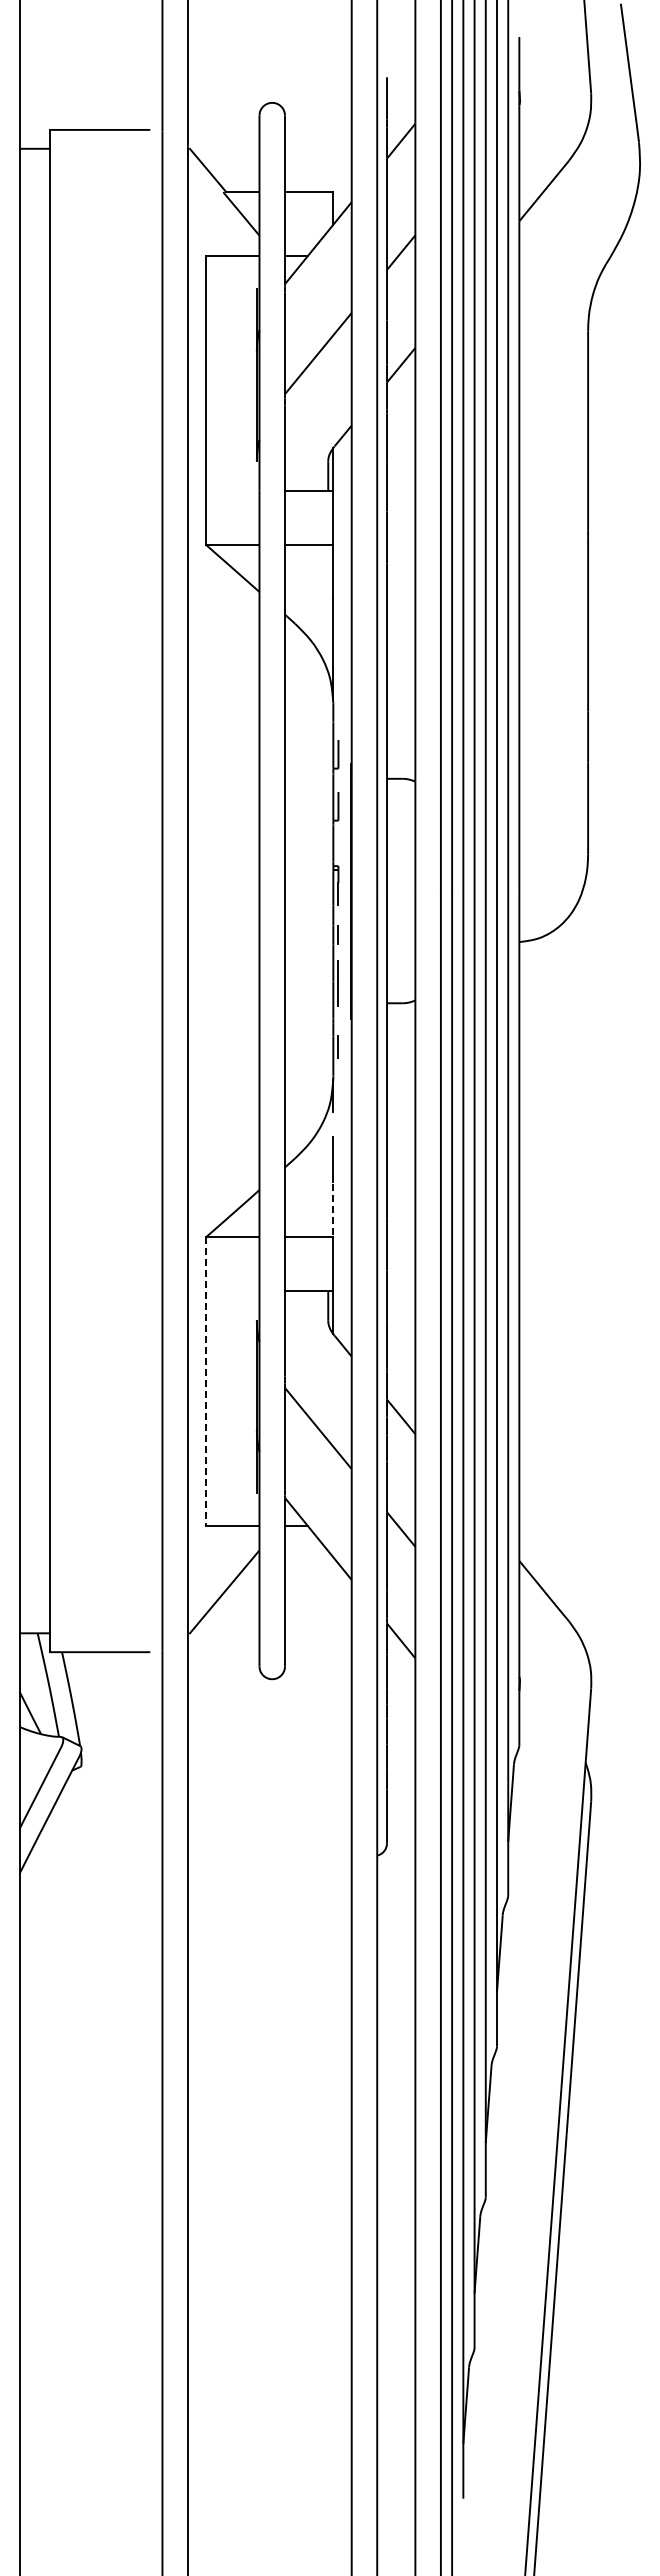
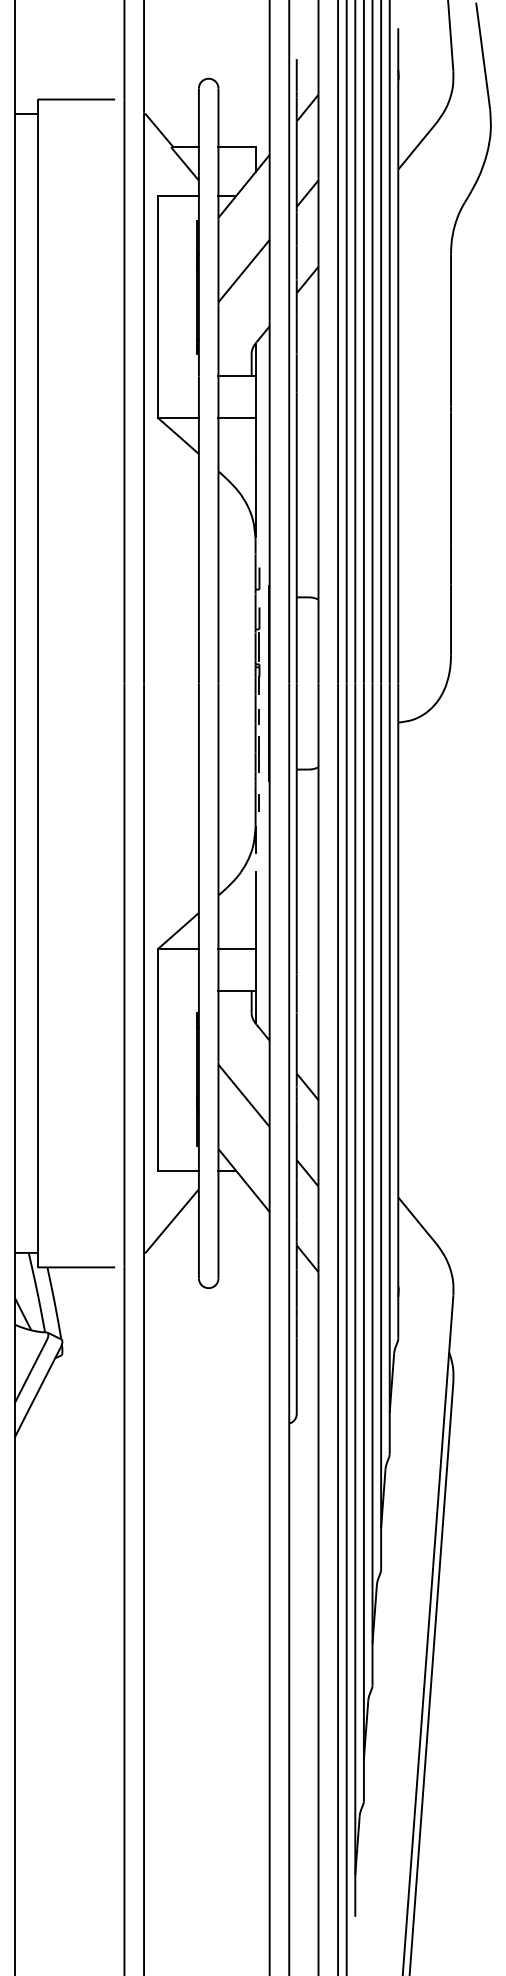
line: (338, 843) -> (259, 646), added
line: (333, 1210) -> (255, 928), dashed -> solid
line: (205, 1382) -> (157, 1060), dashed -> solid

